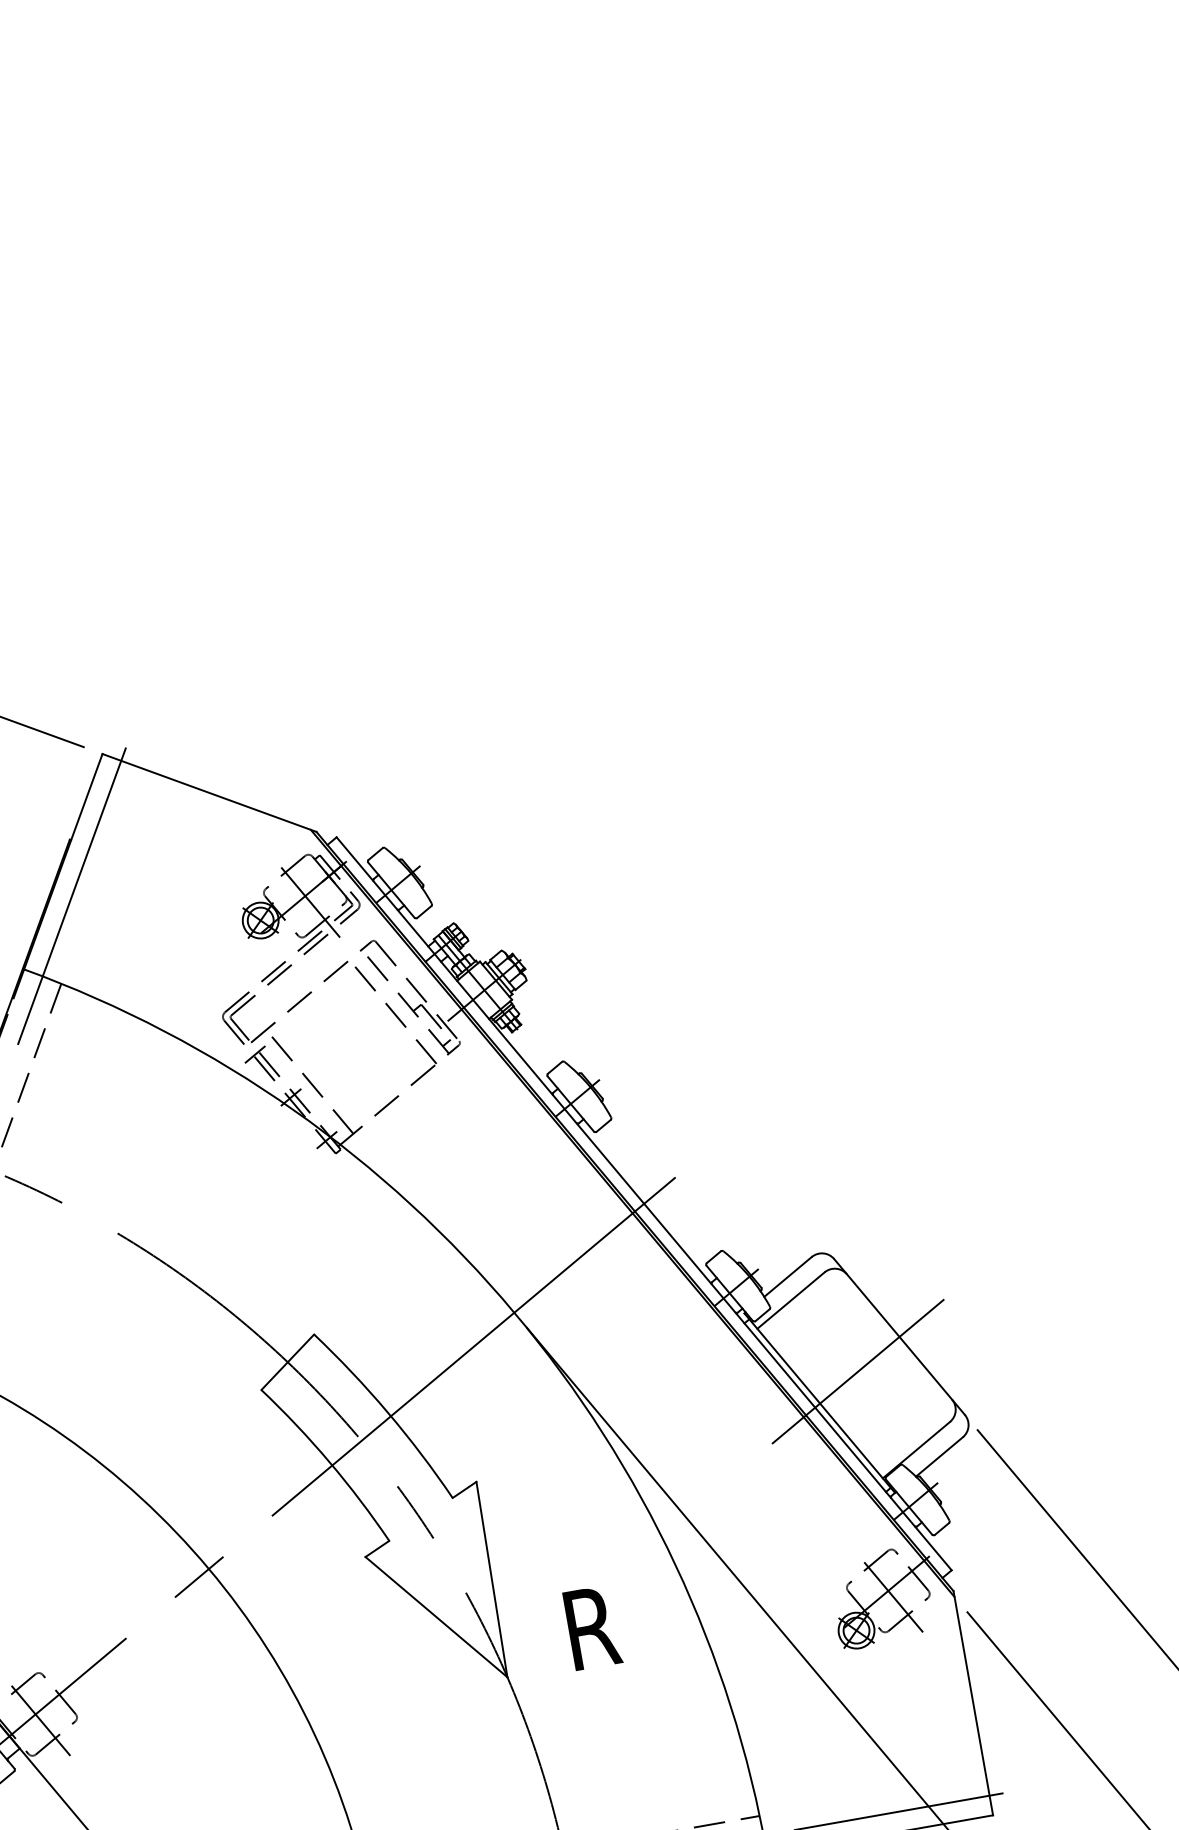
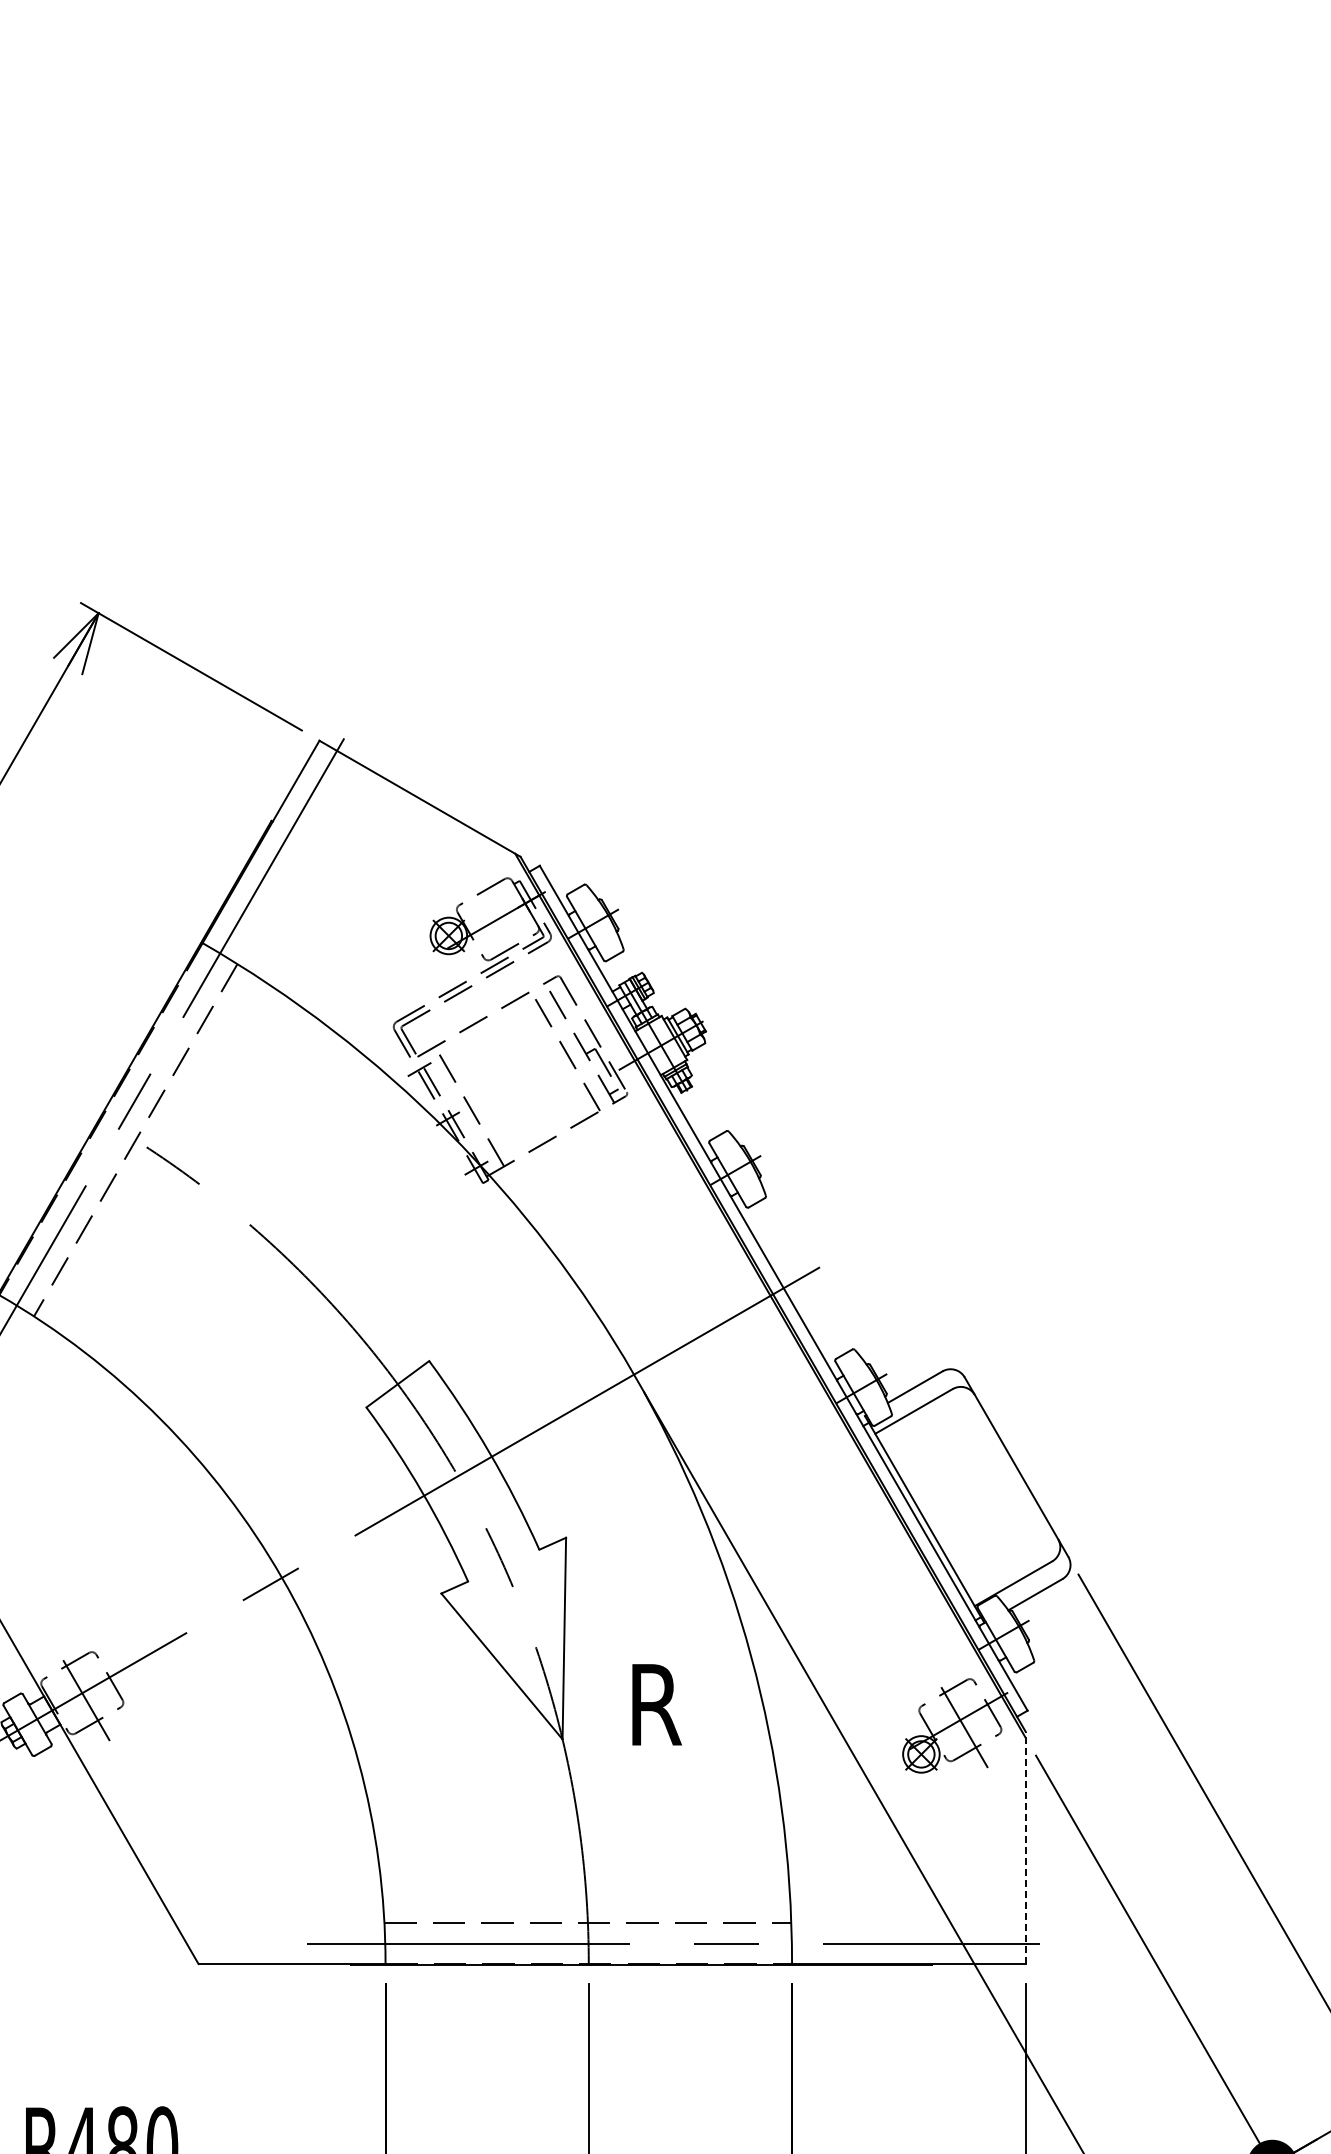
line: (309, 902) -> (501, 926), removed
line: (857, 1371) -> (968, 1494), removed
line: (972, 1702) -> (1025, 1847), solid -> dashed

